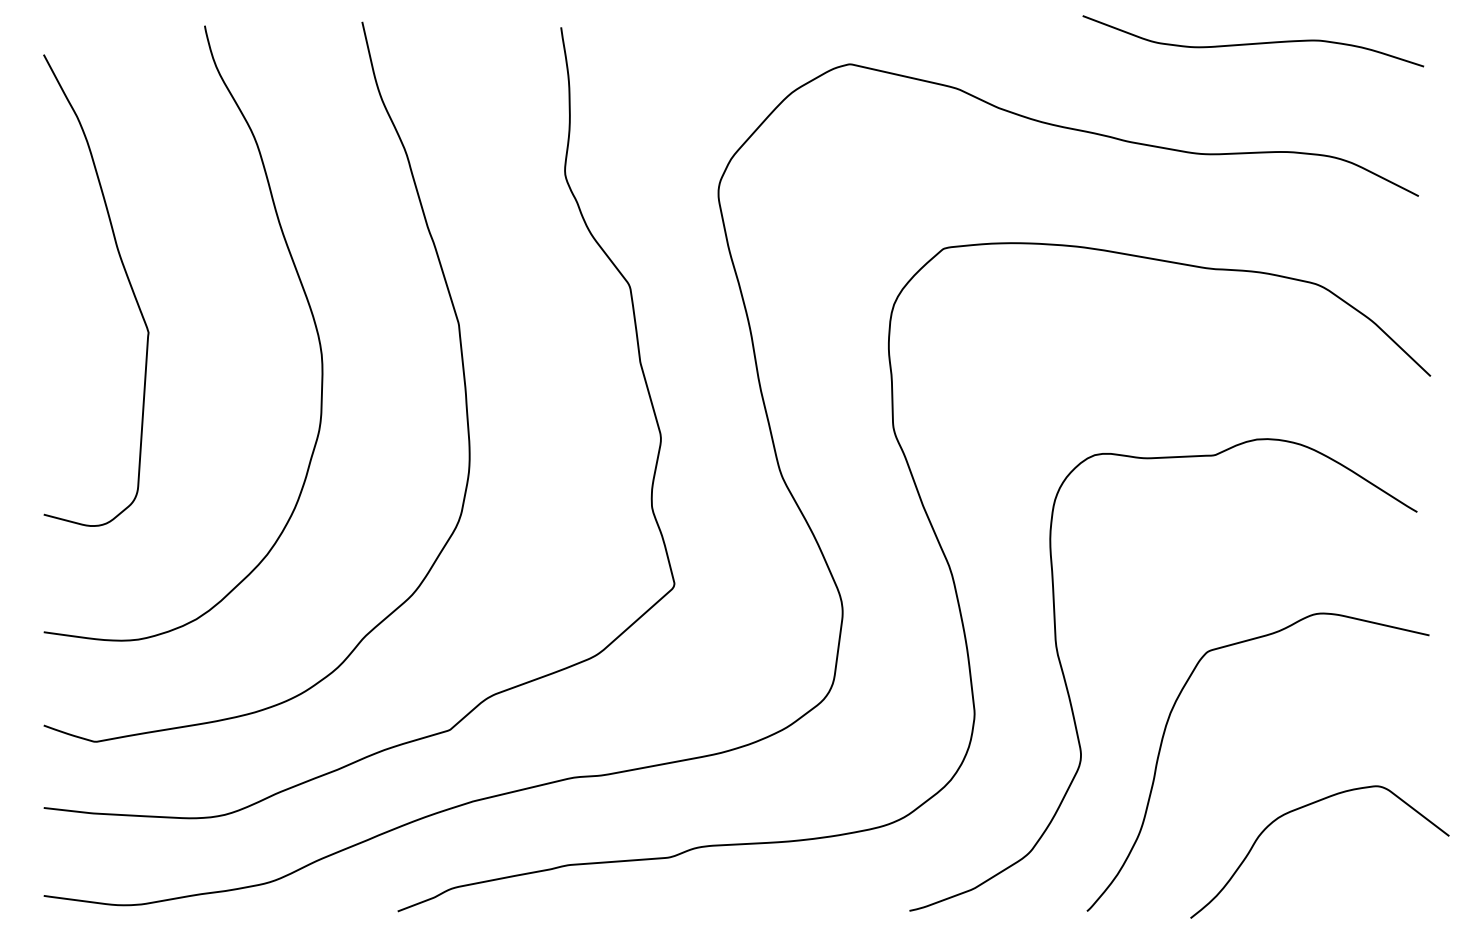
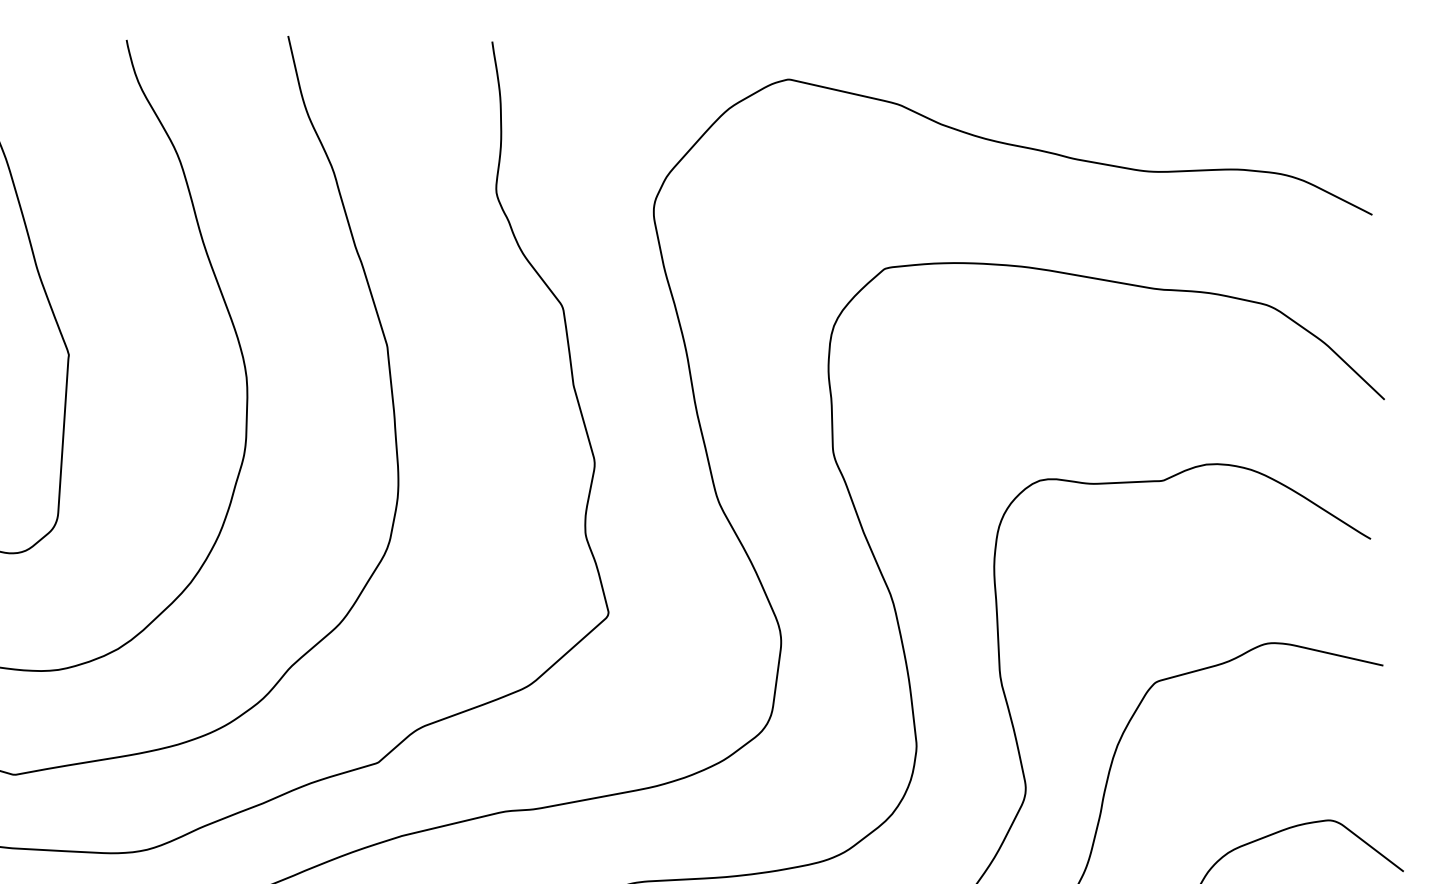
curve: (1253, 43) -> (1202, 58), removed

